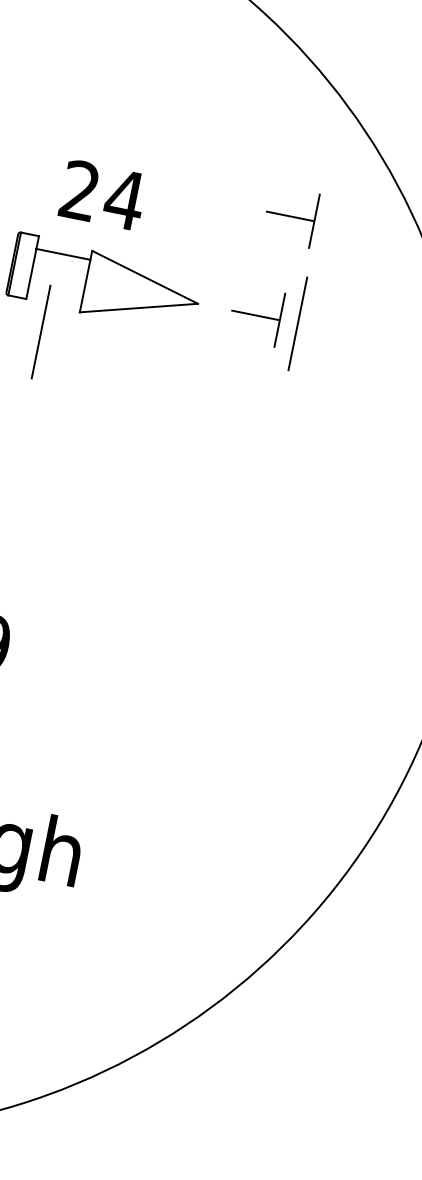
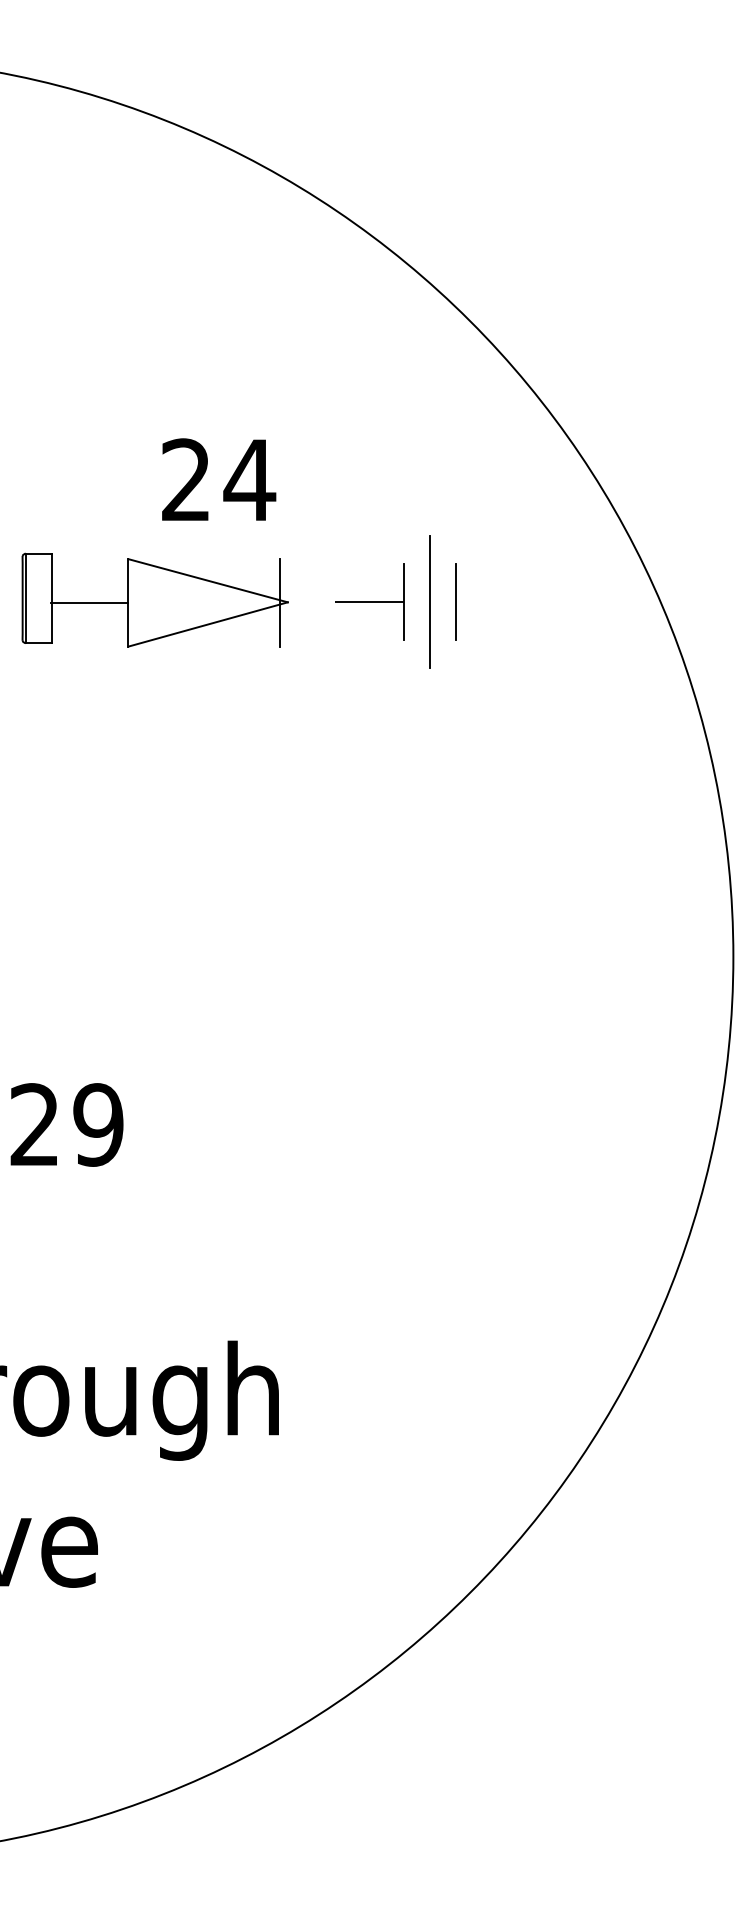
text: (103, 194) -> (219, 479), moved
part: (290, 215) -> (389, 456), removed
line: (63, 254) -> (89, 602), moved
line: (192, 302) -> (279, 602), added
line: (315, 327) -> (455, 602), added
line: (40, 331) -> (80, 683), removed

